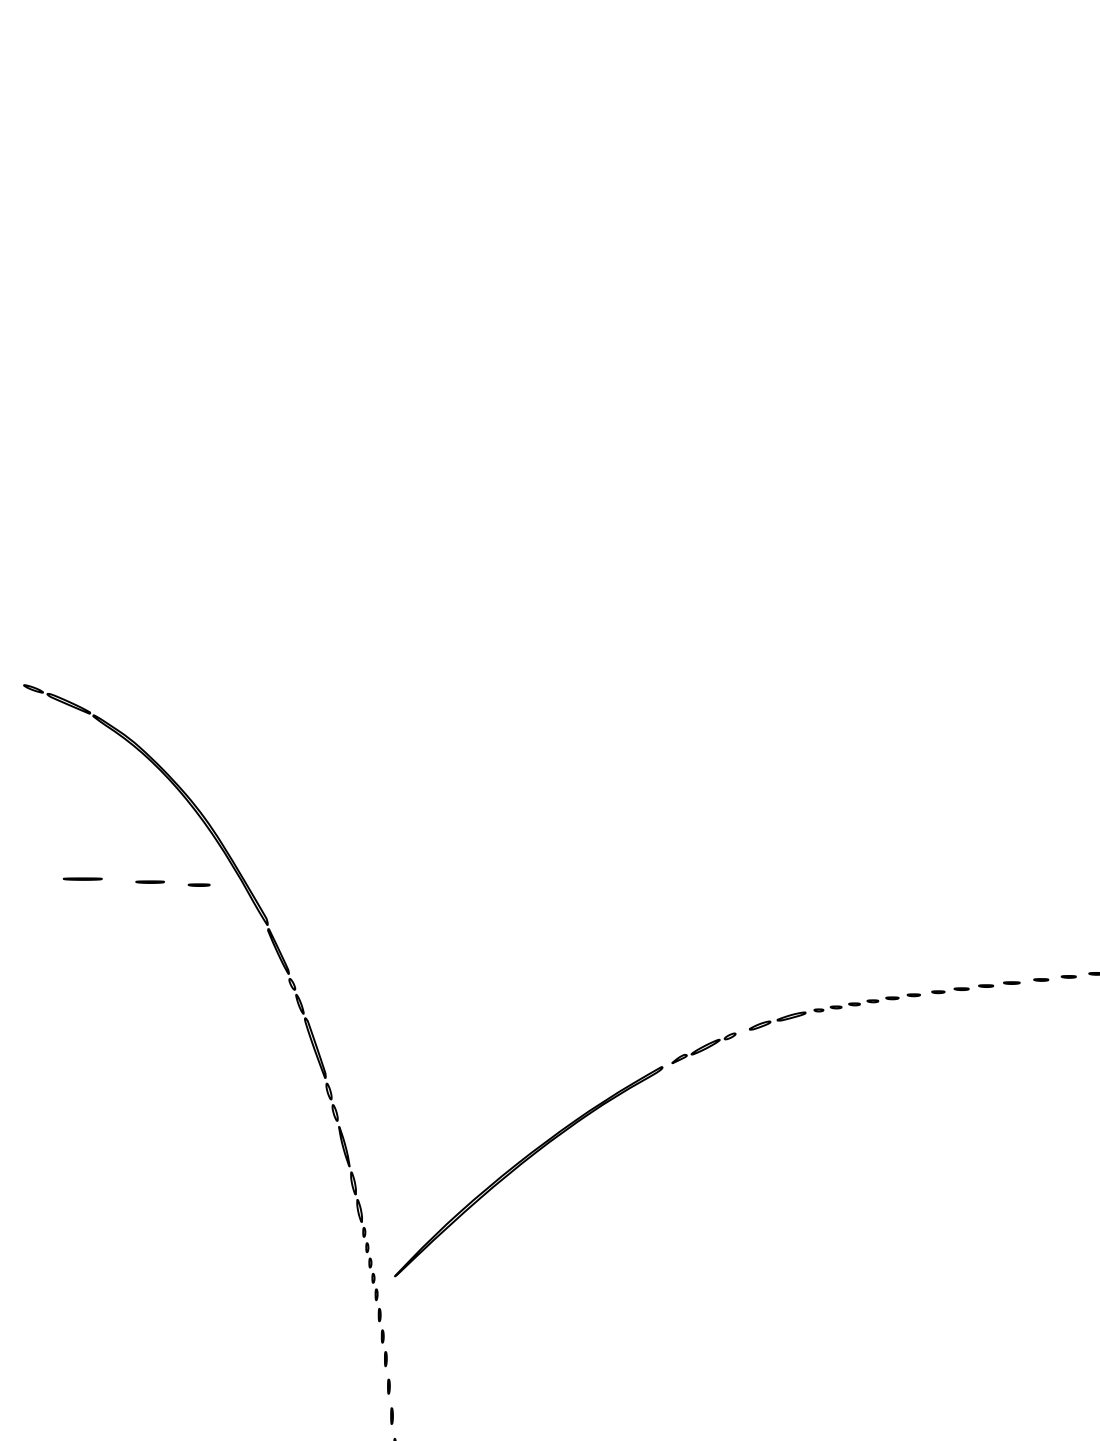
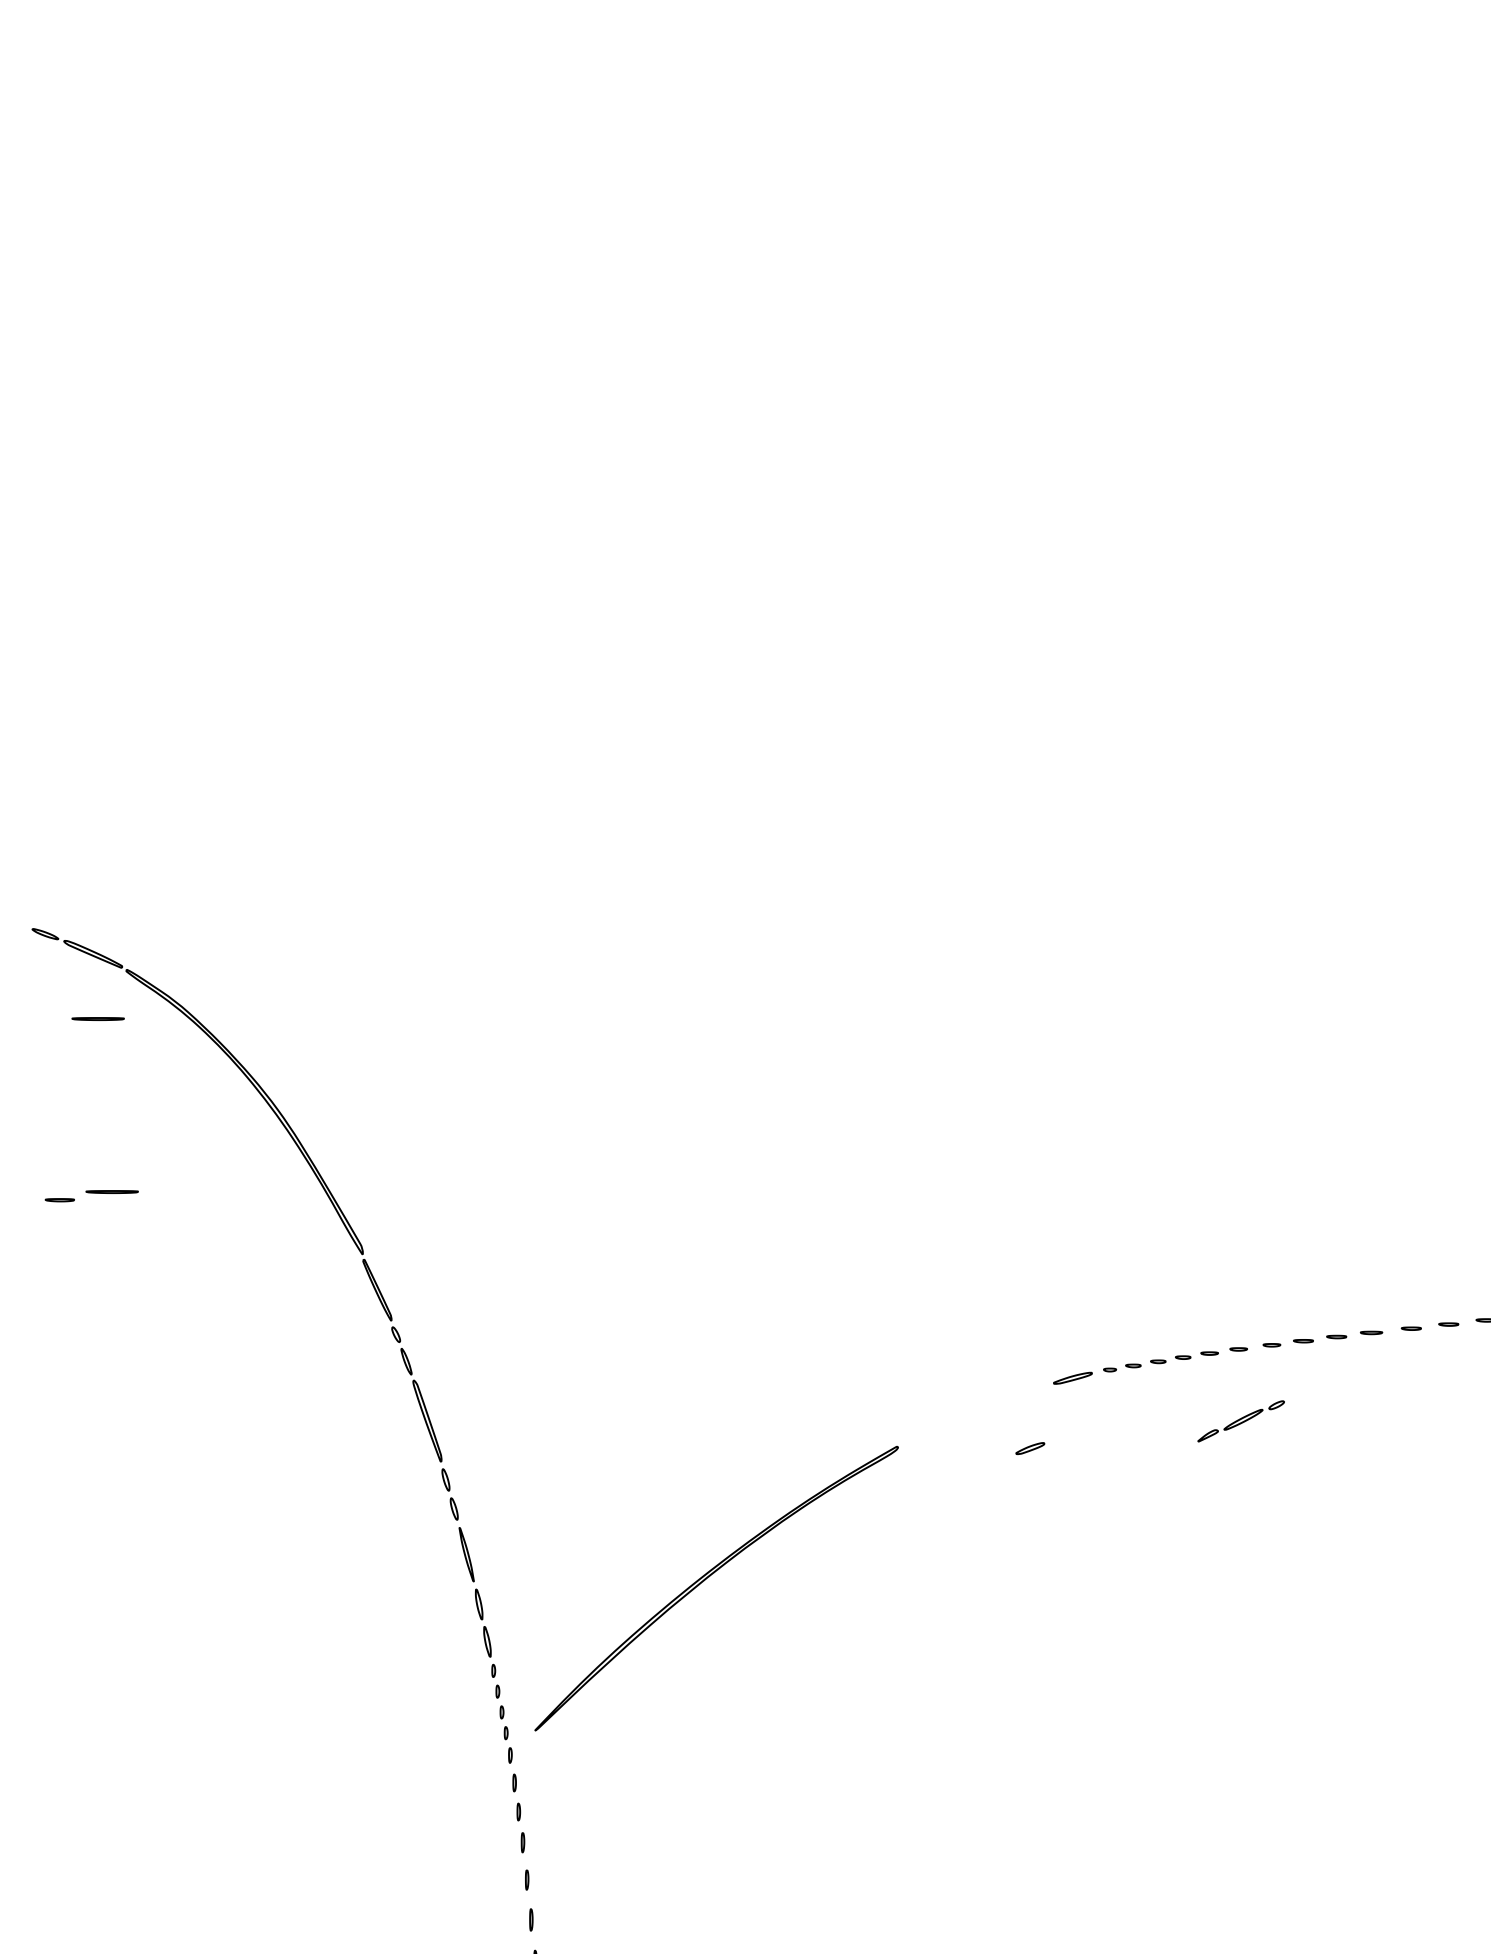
line: (71, 751) -> (97, 1018), added
line: (150, 882) -> (203, 1196), removed
line: (198, 885) -> (59, 1200), moved
part: (760, 1025) -> (1030, 1448), moved
part: (703, 1048) -> (1240, 1421), moved

